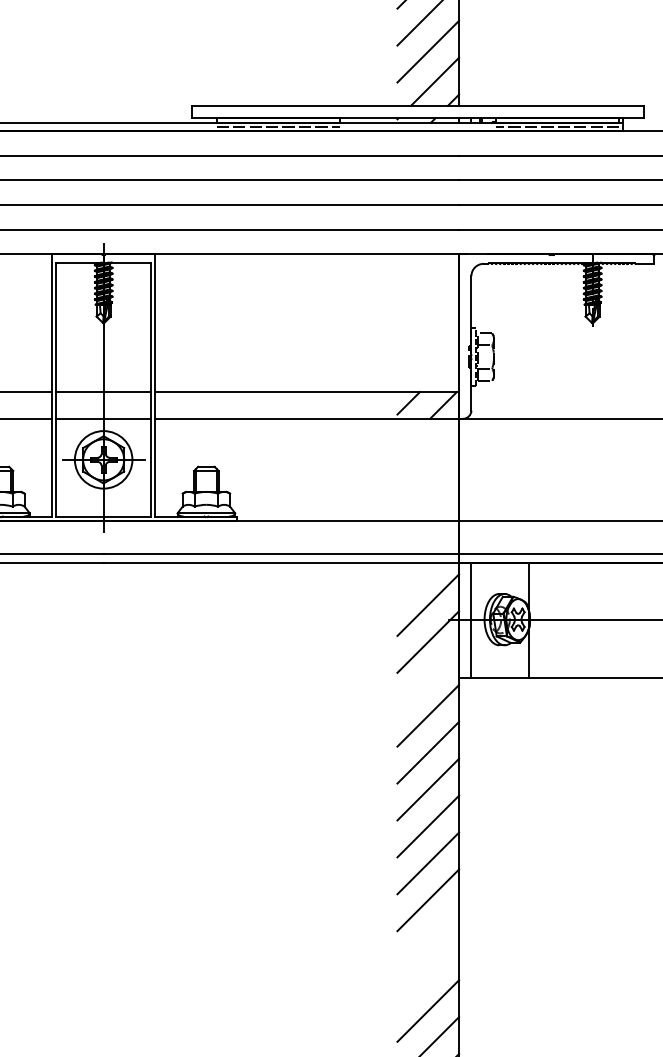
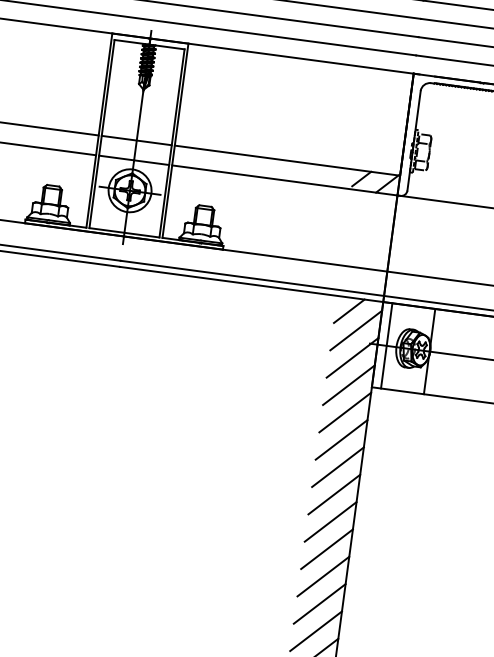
line: (415, 580) -> (349, 311), added
line: (428, 678) -> (349, 384), added
line: (428, 937) -> (323, 576), added
line: (428, 973) -> (319, 603), added

